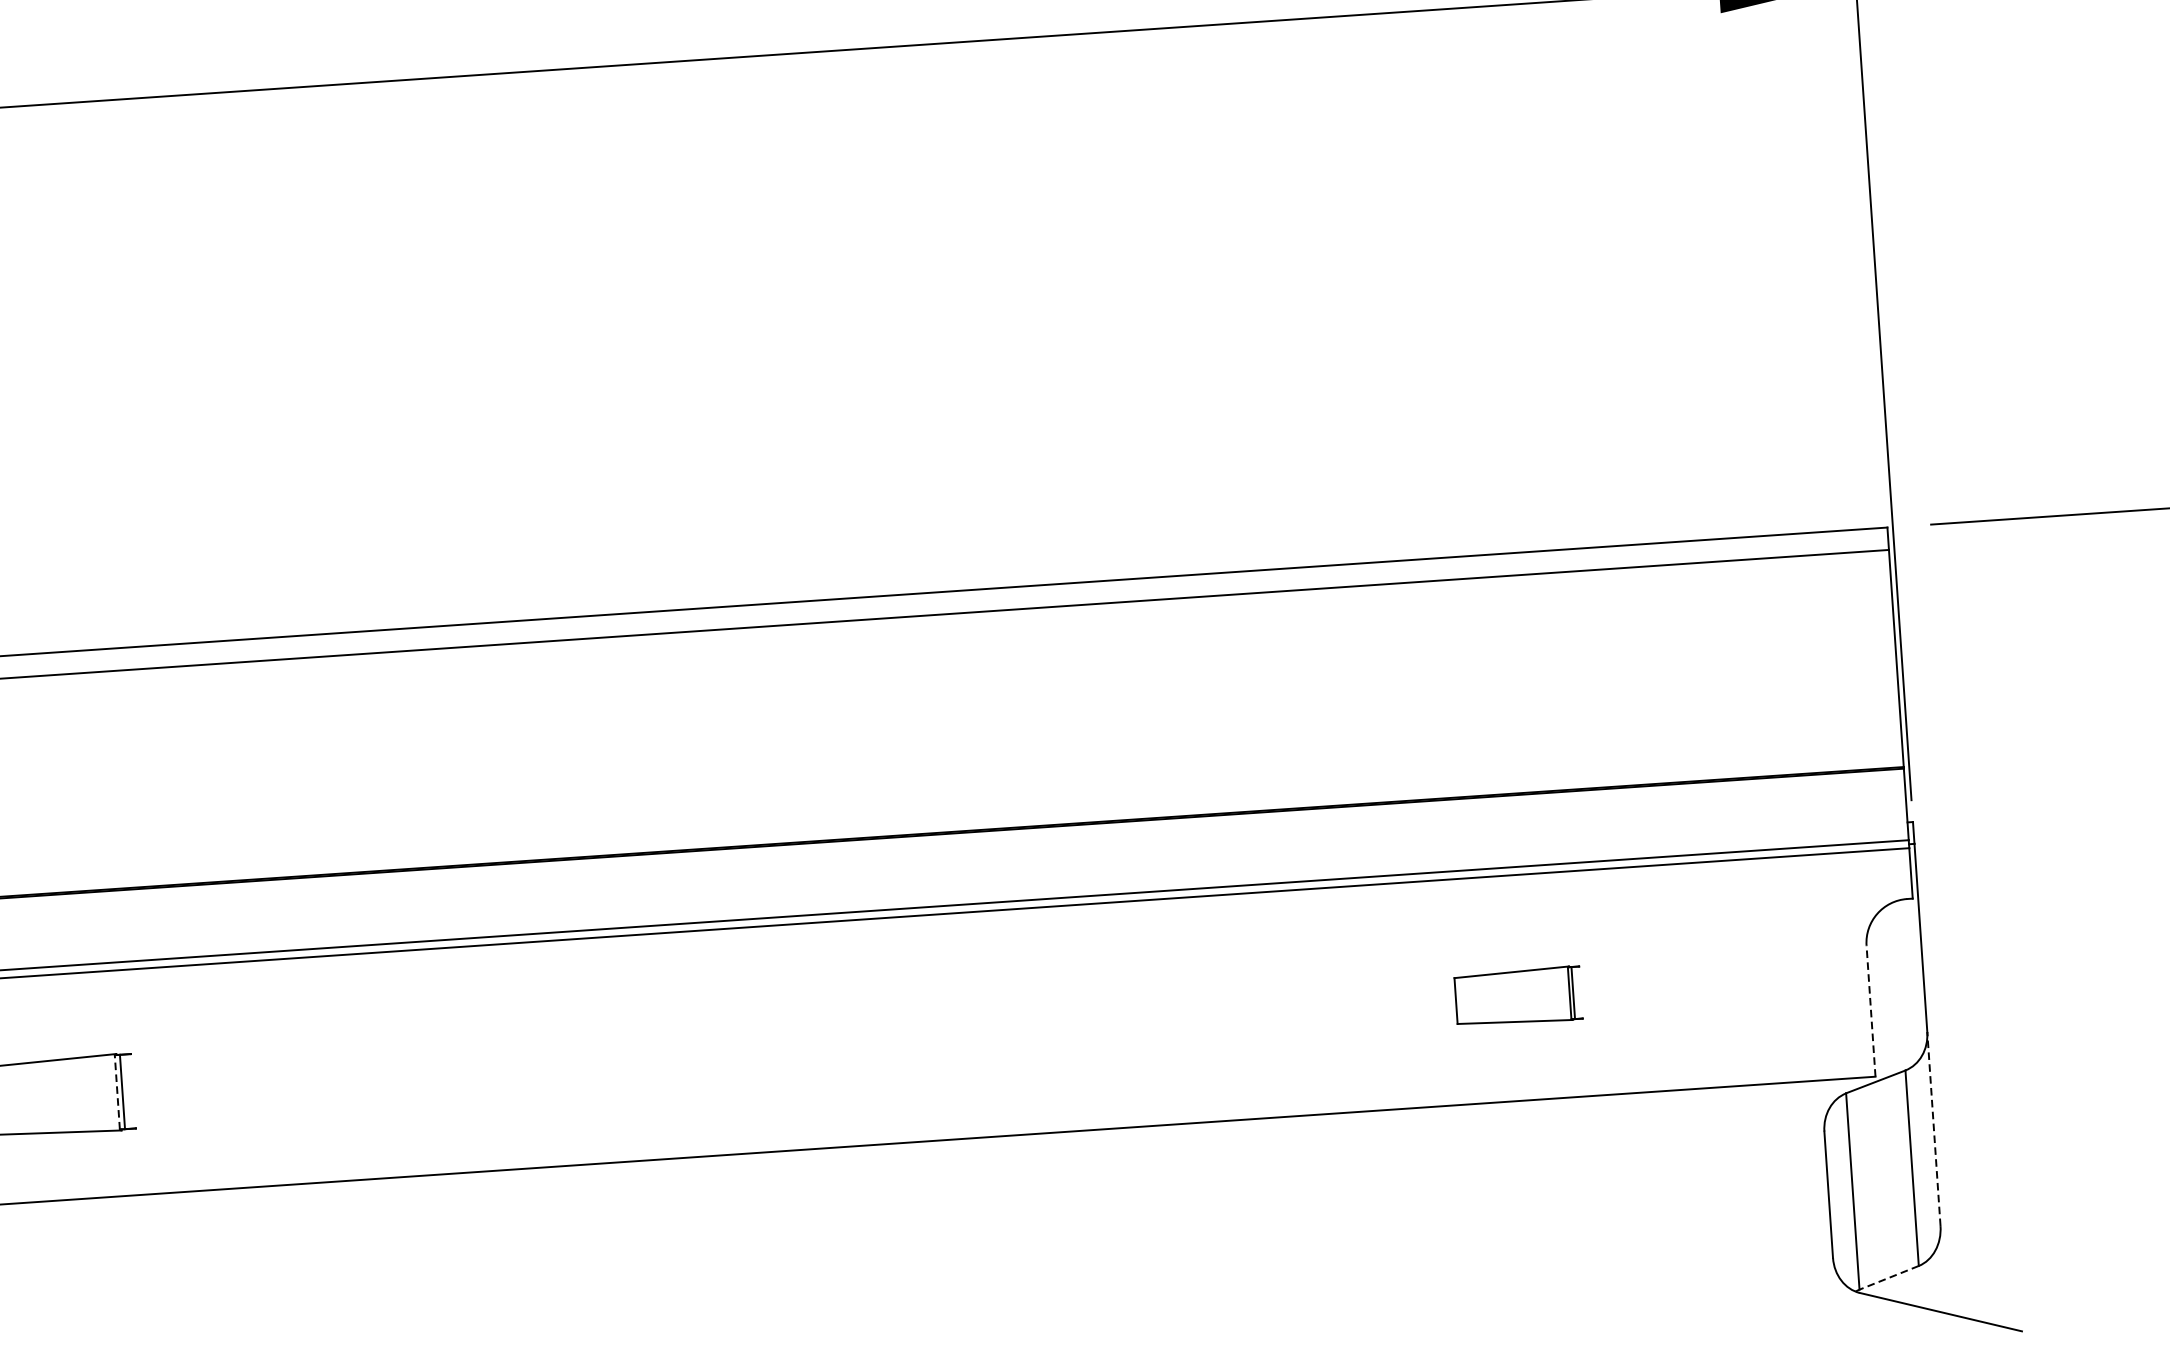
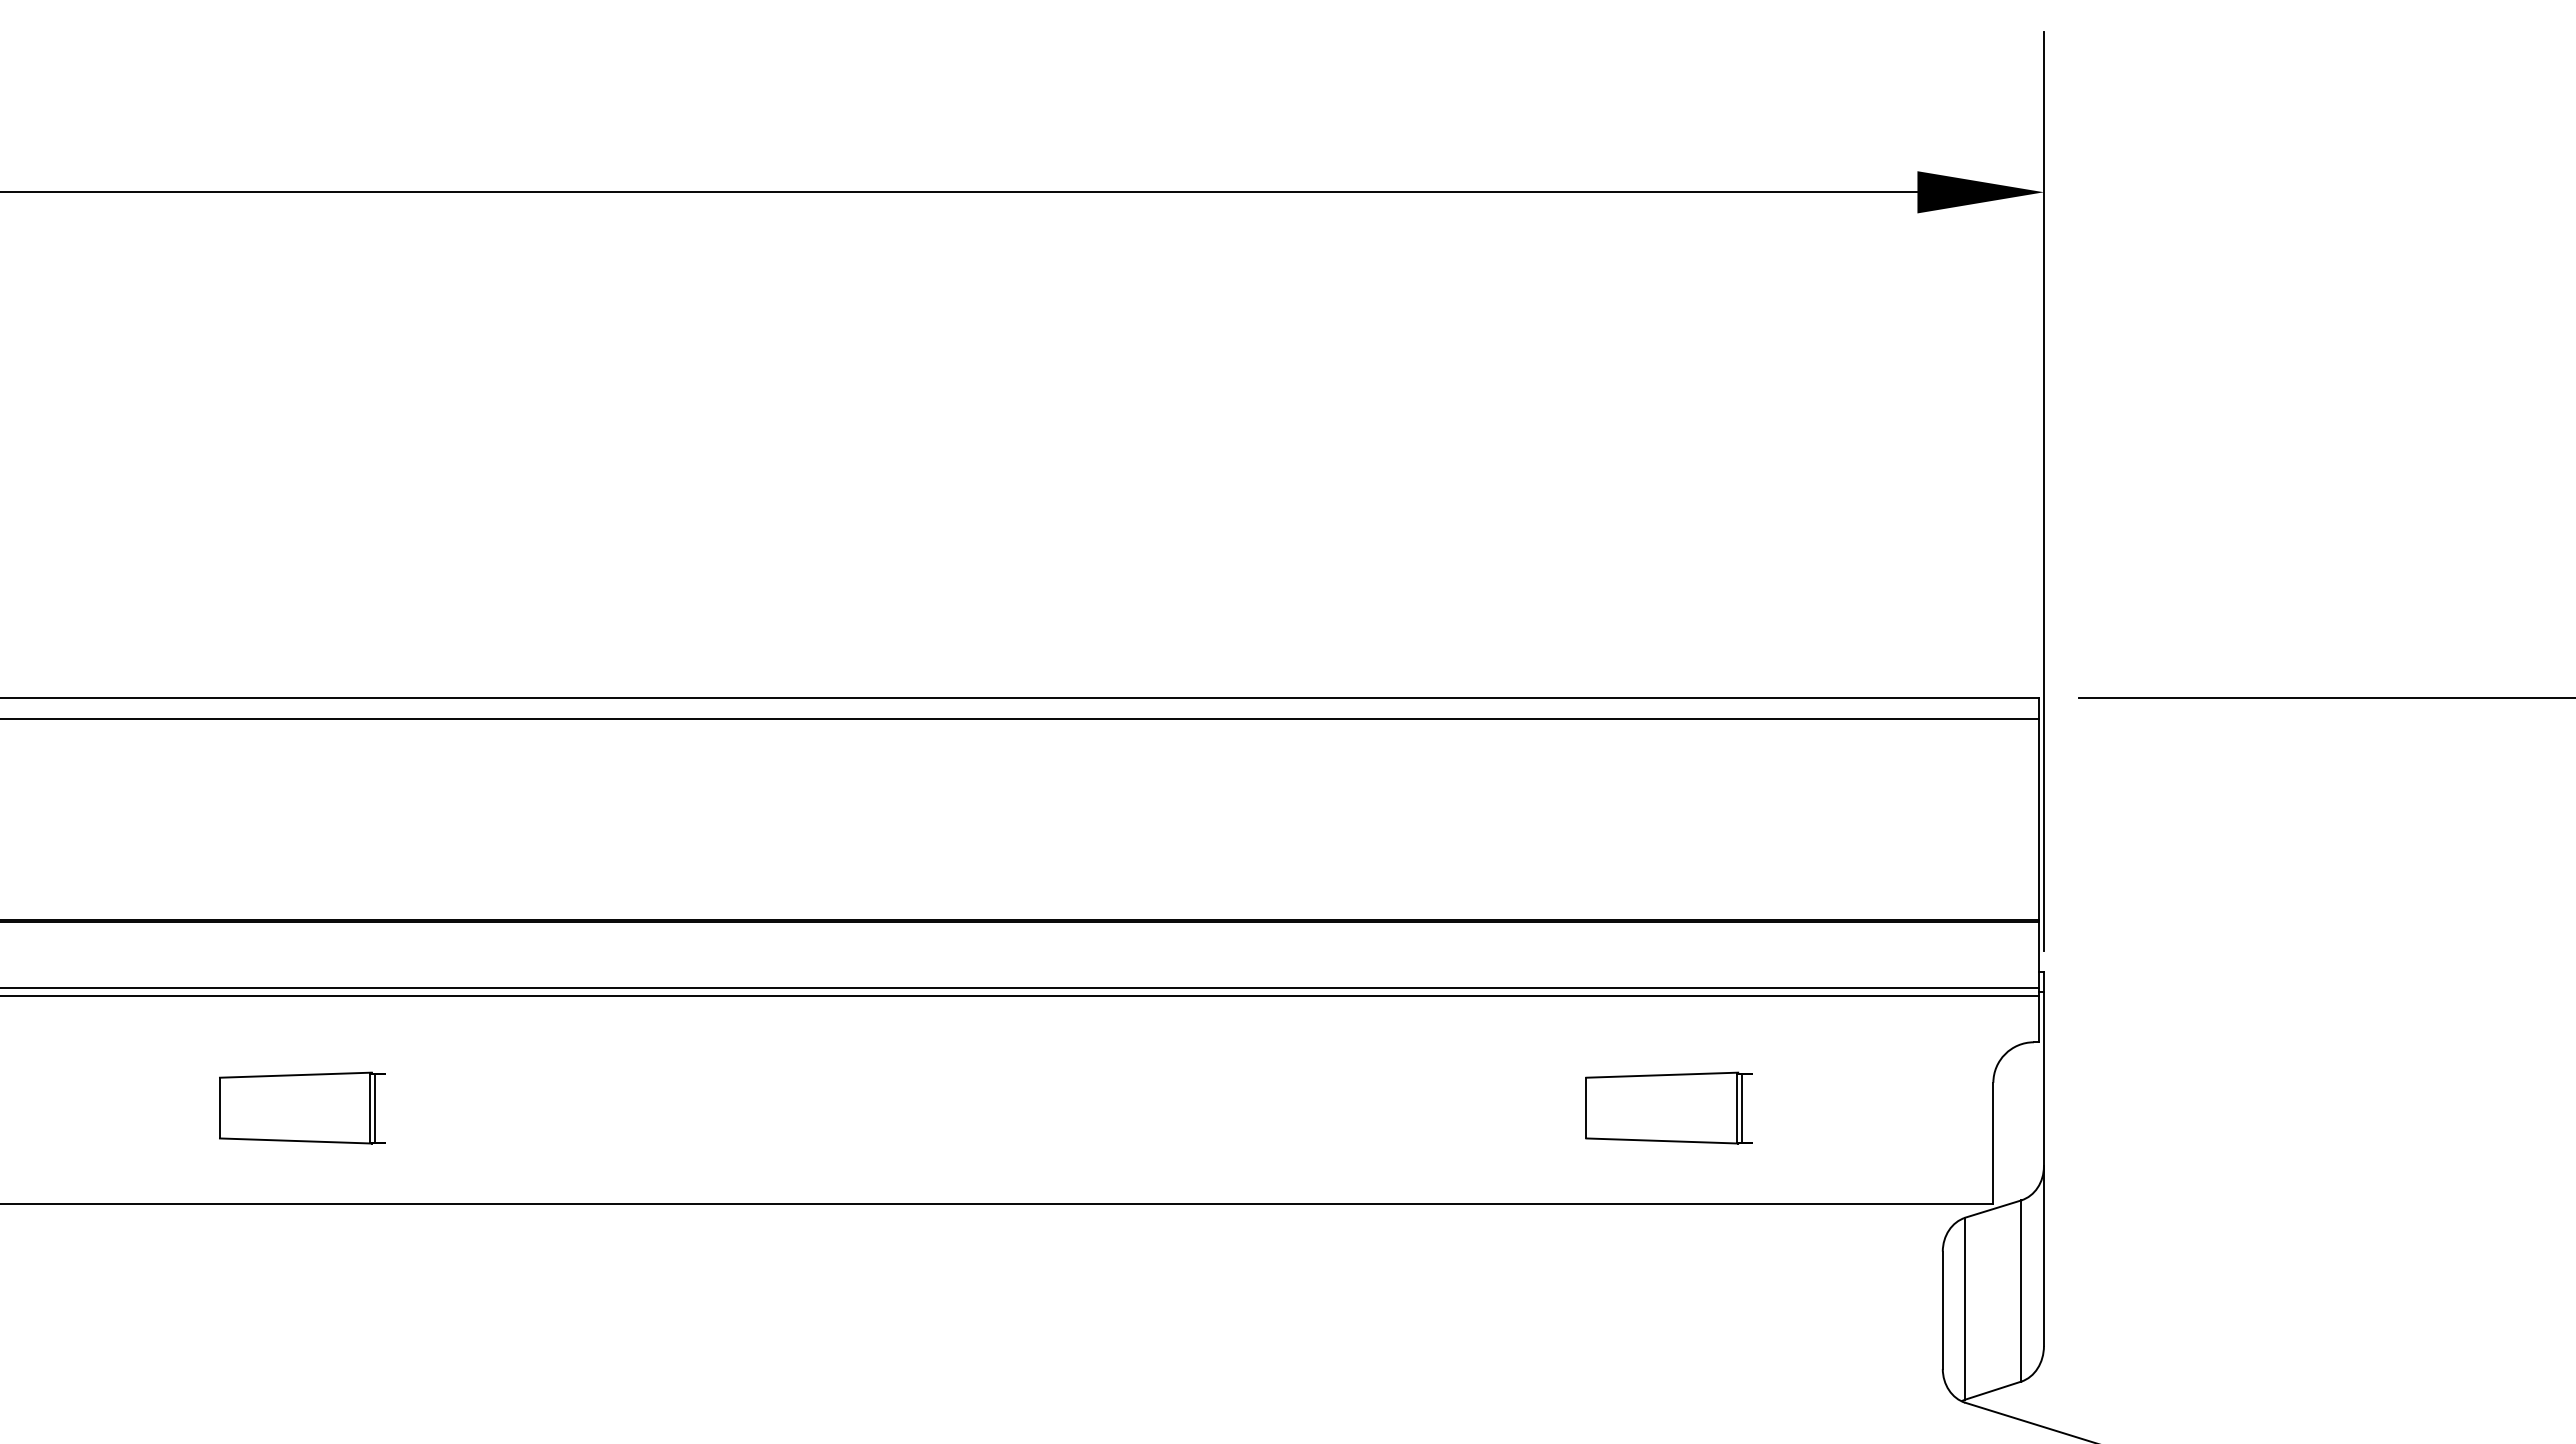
part: (1517, 996) -> (1668, 1107), size x1.43
line: (1871, 1011) -> (1993, 1143), dashed -> solid
line: (117, 1091) -> (370, 1107), dashed -> solid
line: (1933, 1129) -> (2043, 1256), dashed -> solid
line: (1889, 1277) -> (1993, 1390), dashed -> solid

